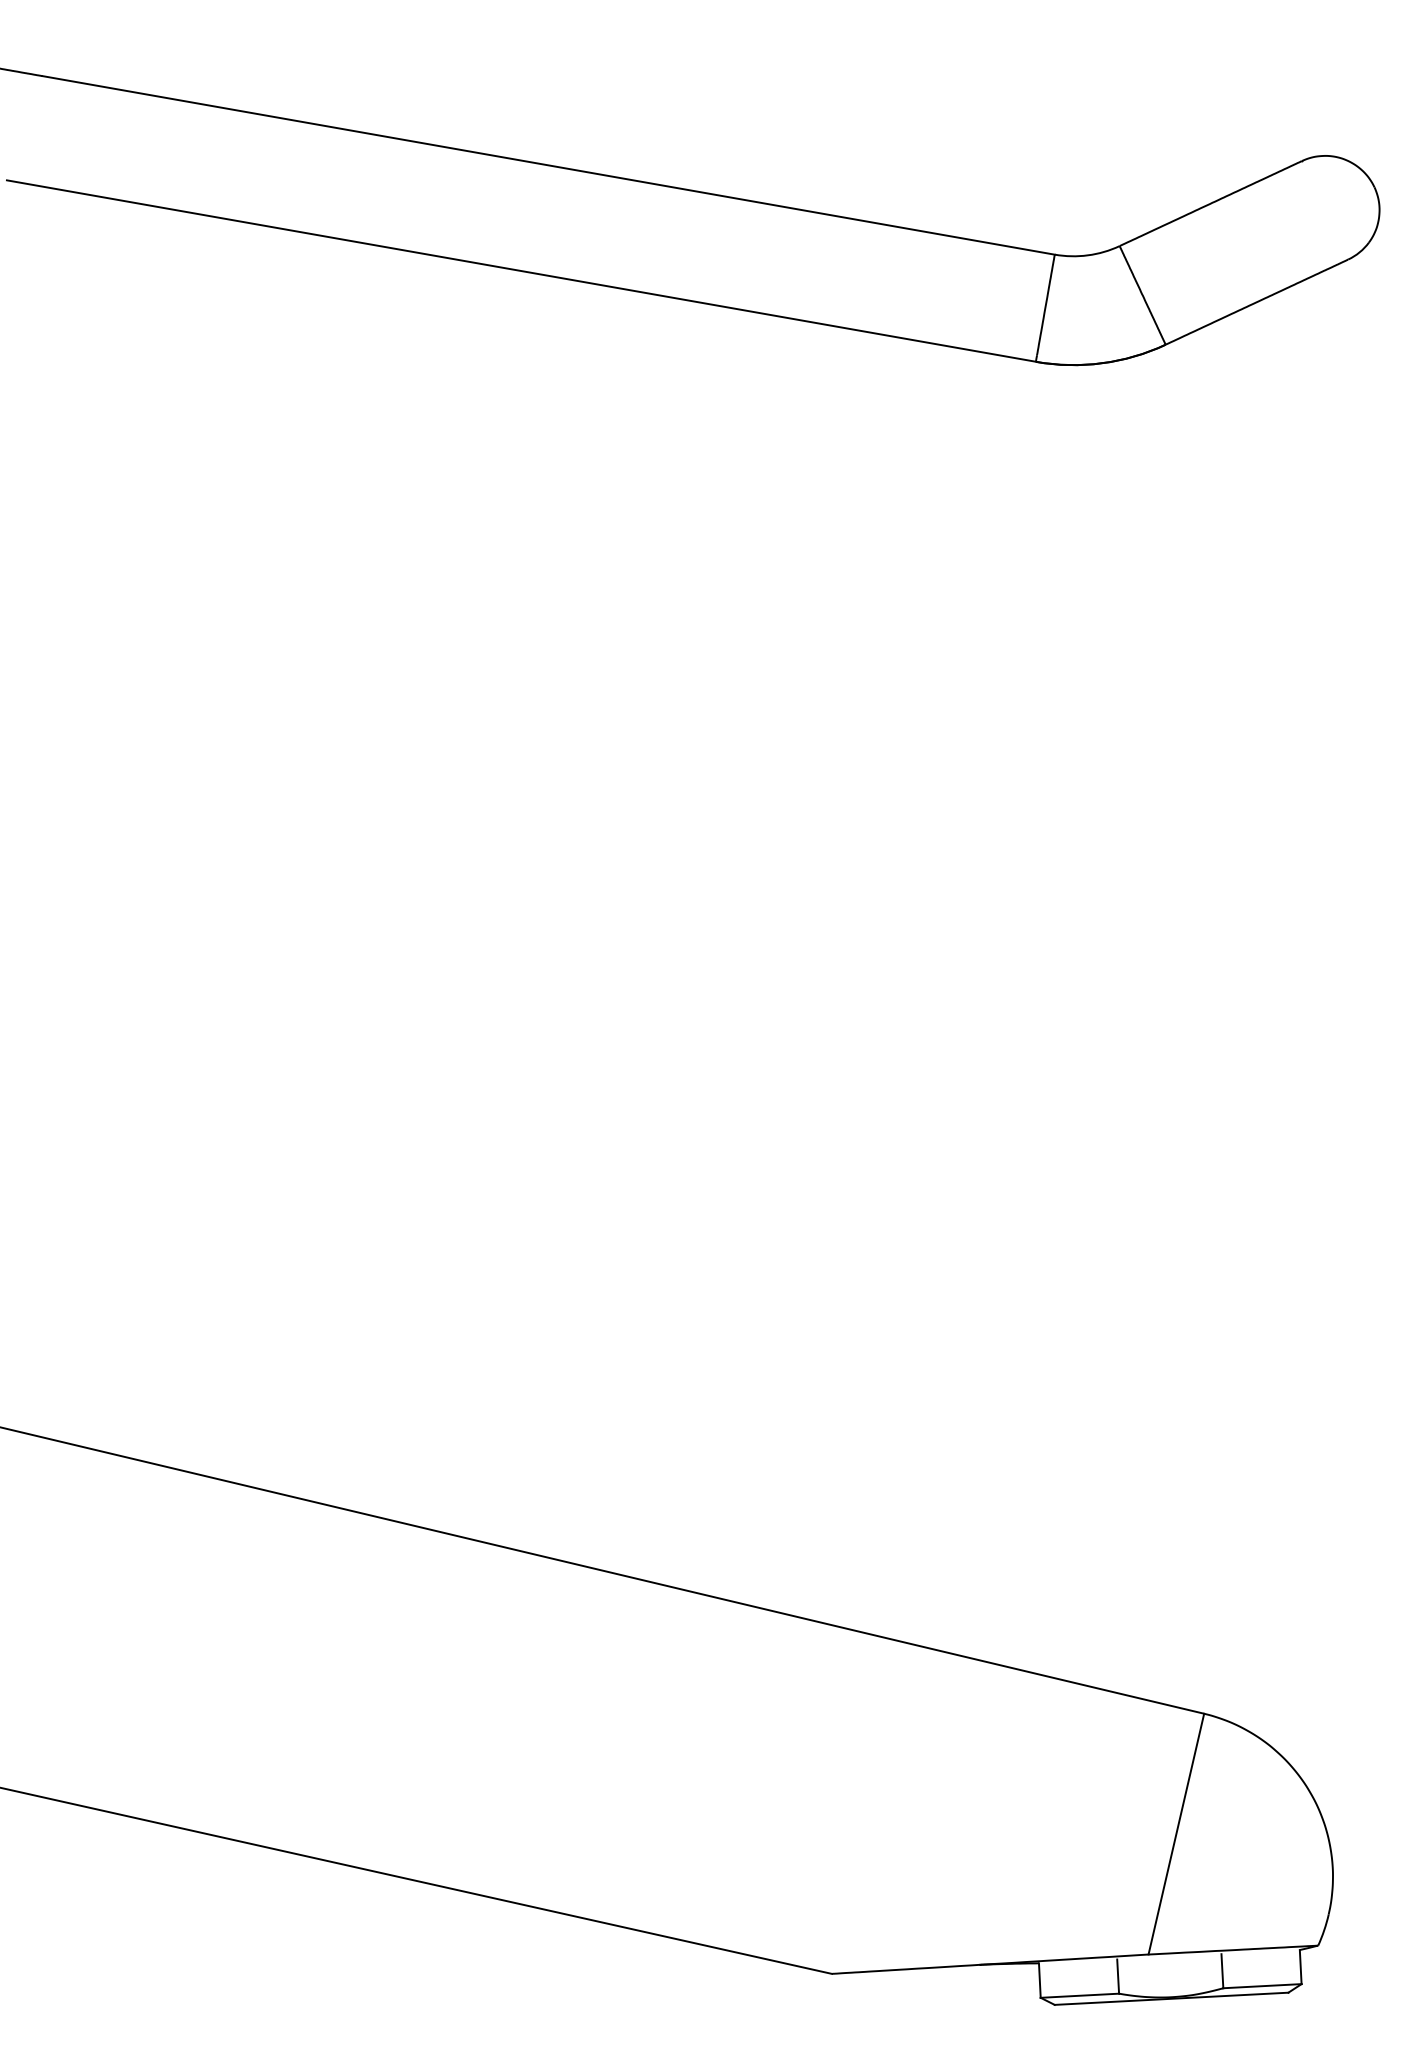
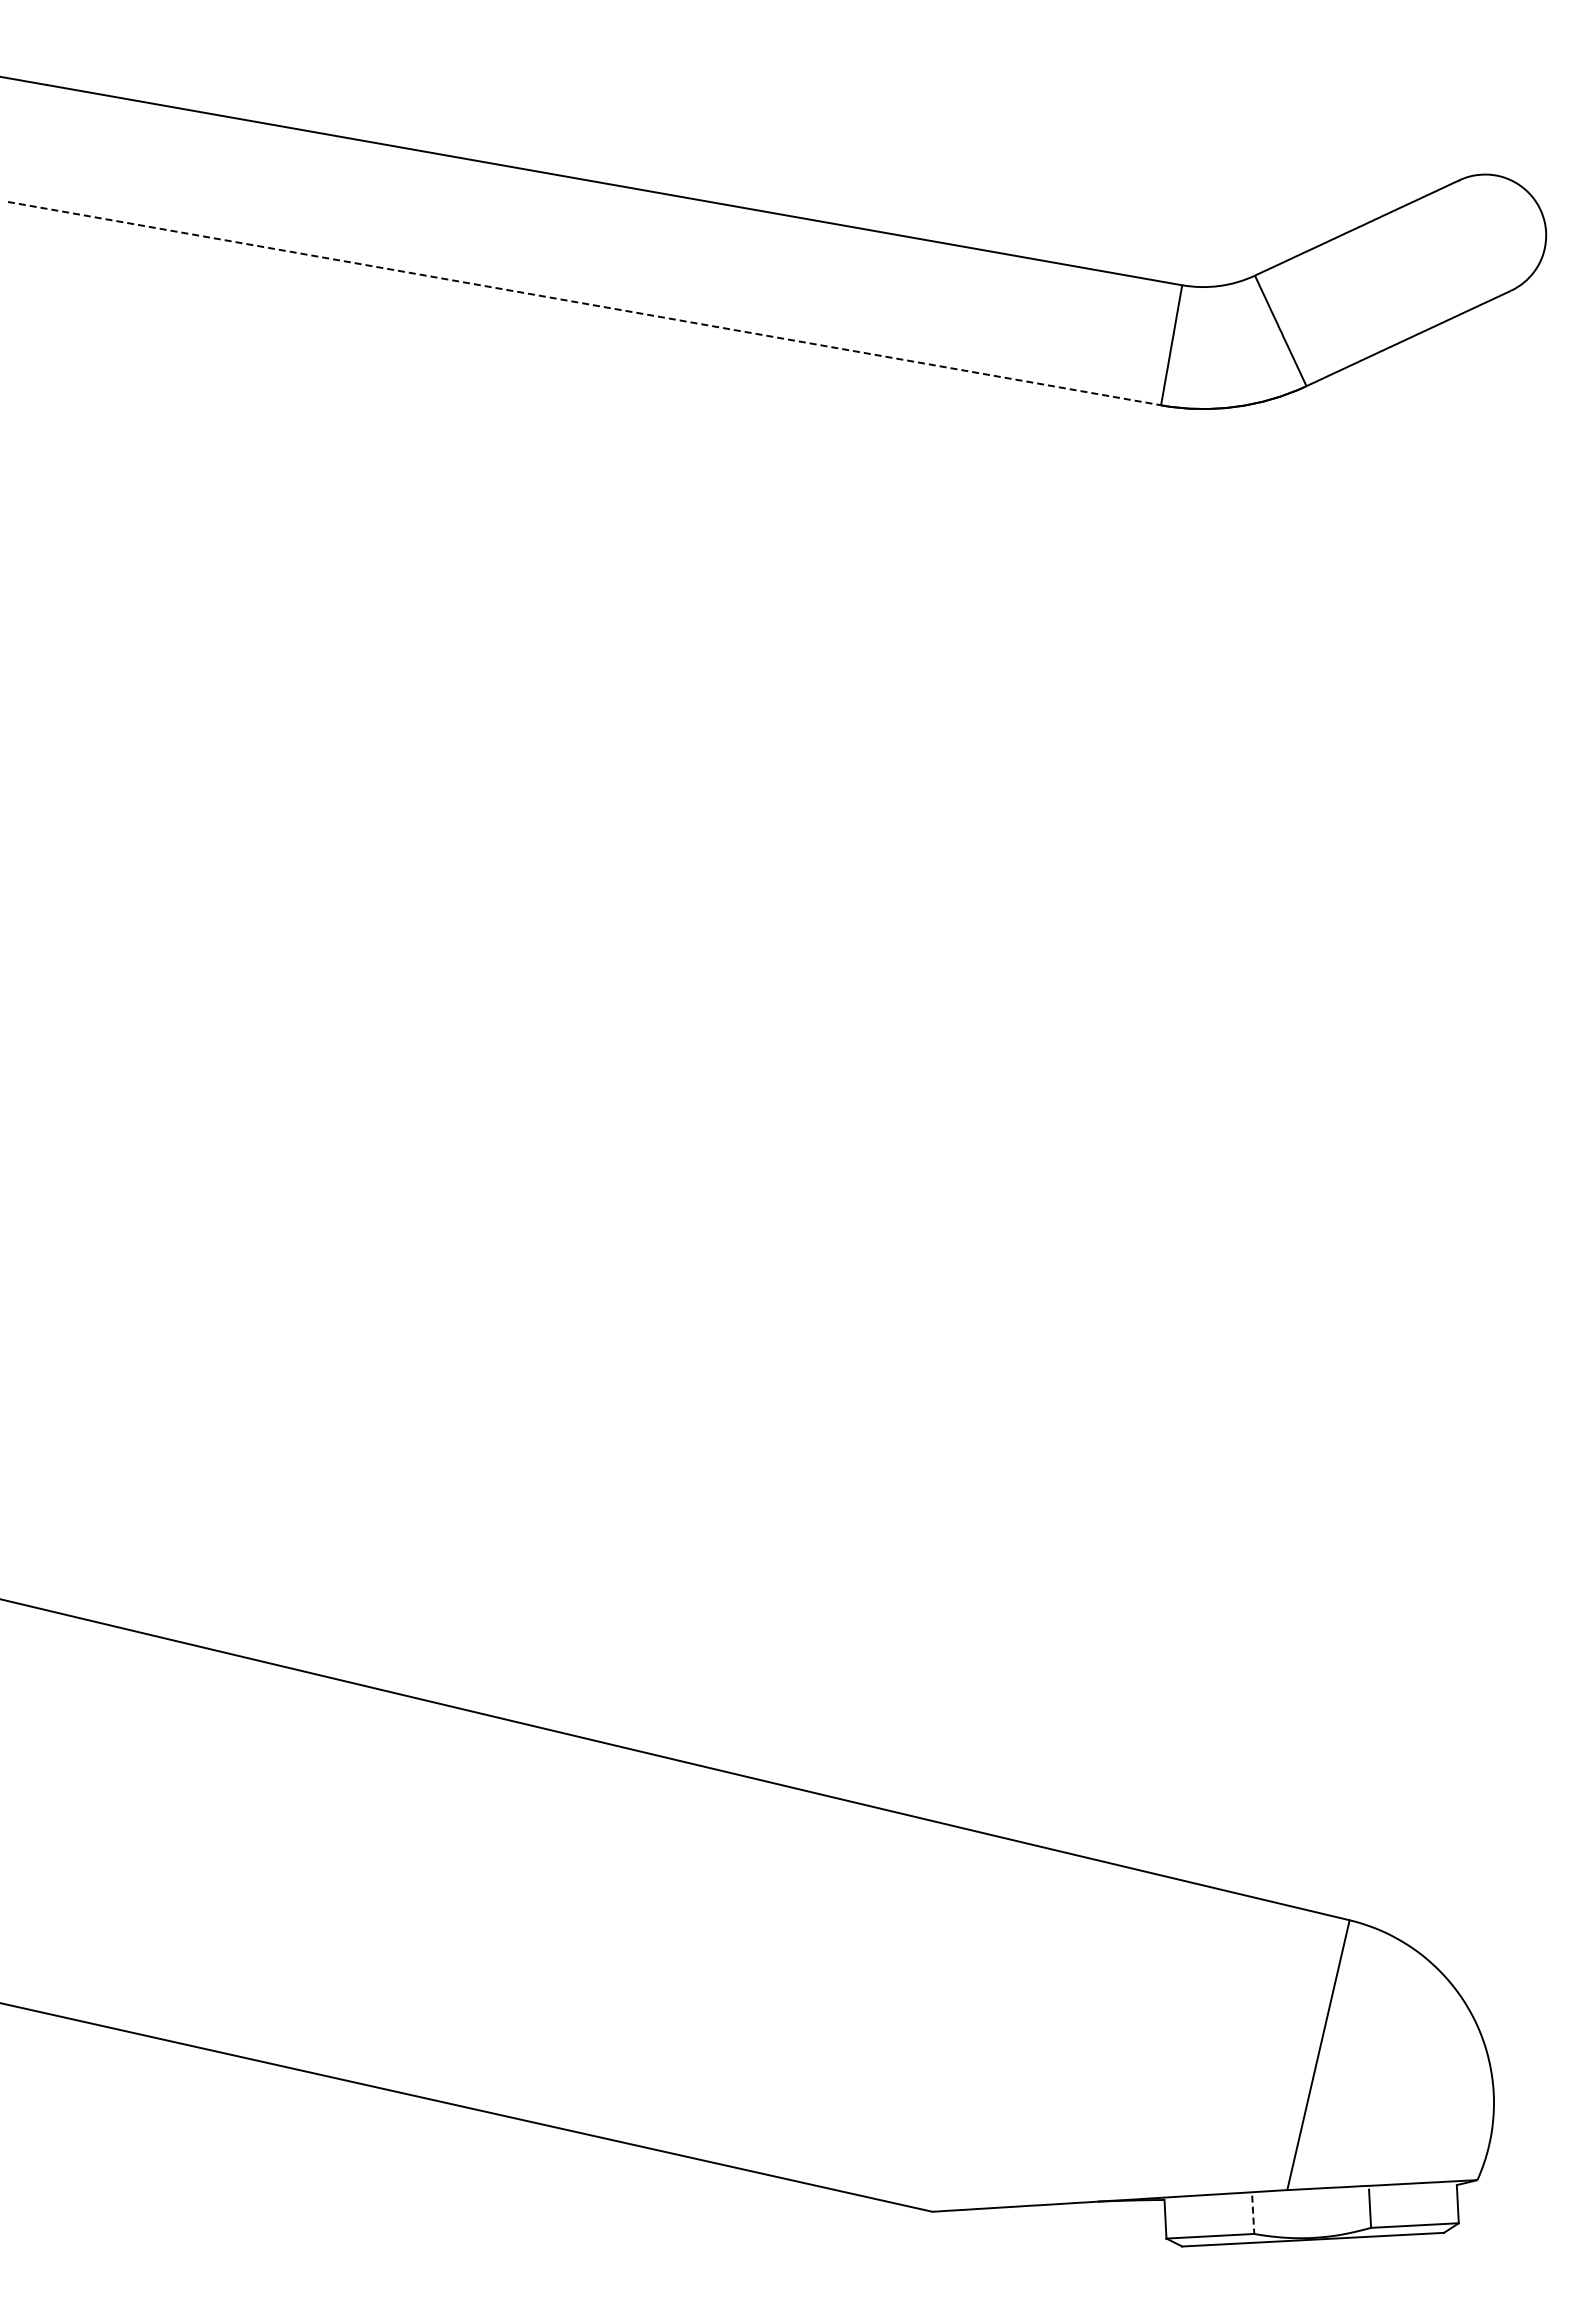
line: (522, 270) -> (585, 303), solid -> dashed
line: (1118, 1977) -> (1253, 2215), solid -> dashed

